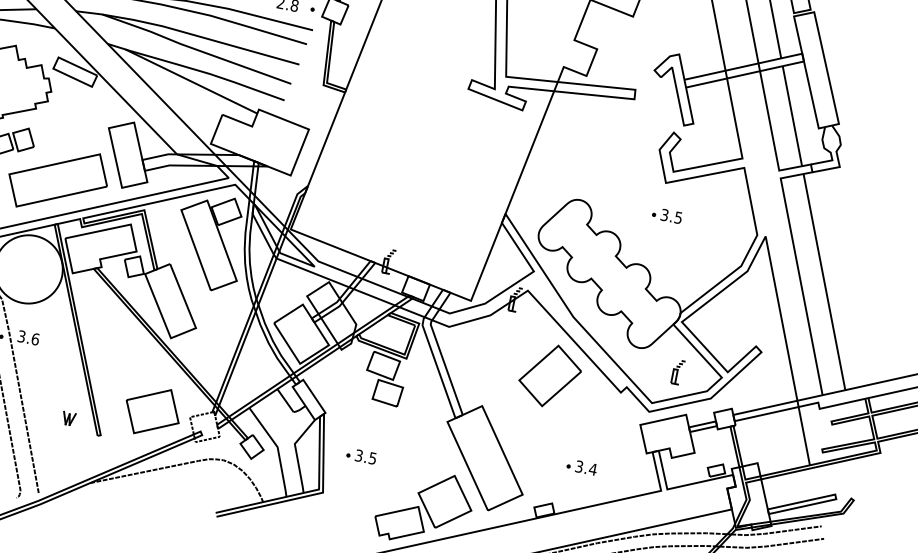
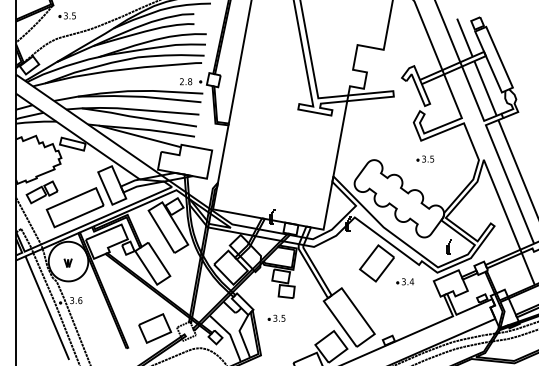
part: (67, 417) -> (67, 262), moved
part: (361, 454) -> (276, 317), moved
part: (582, 466) -> (405, 281), moved

